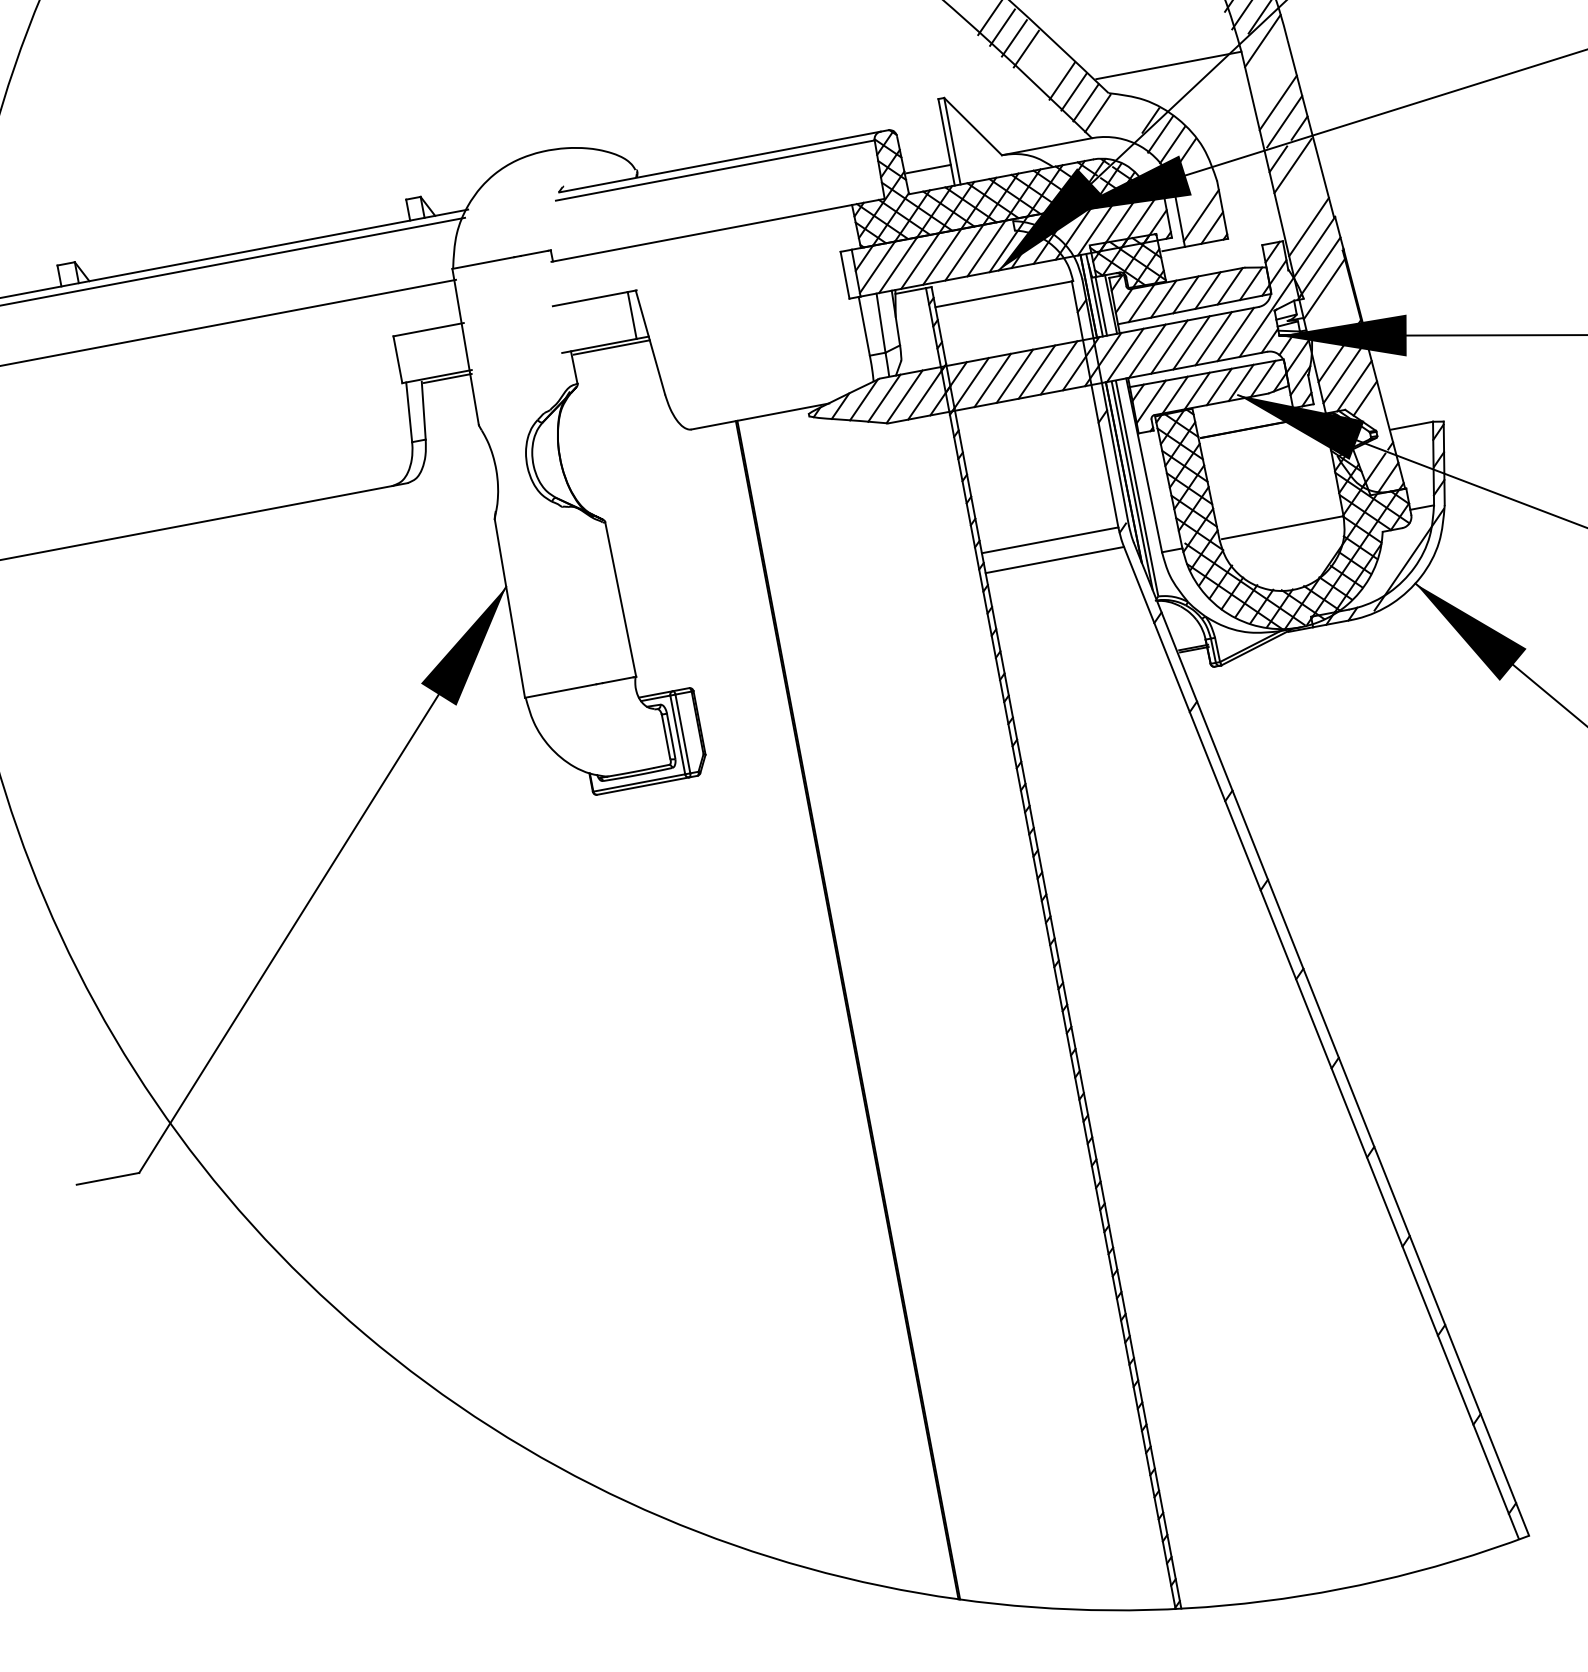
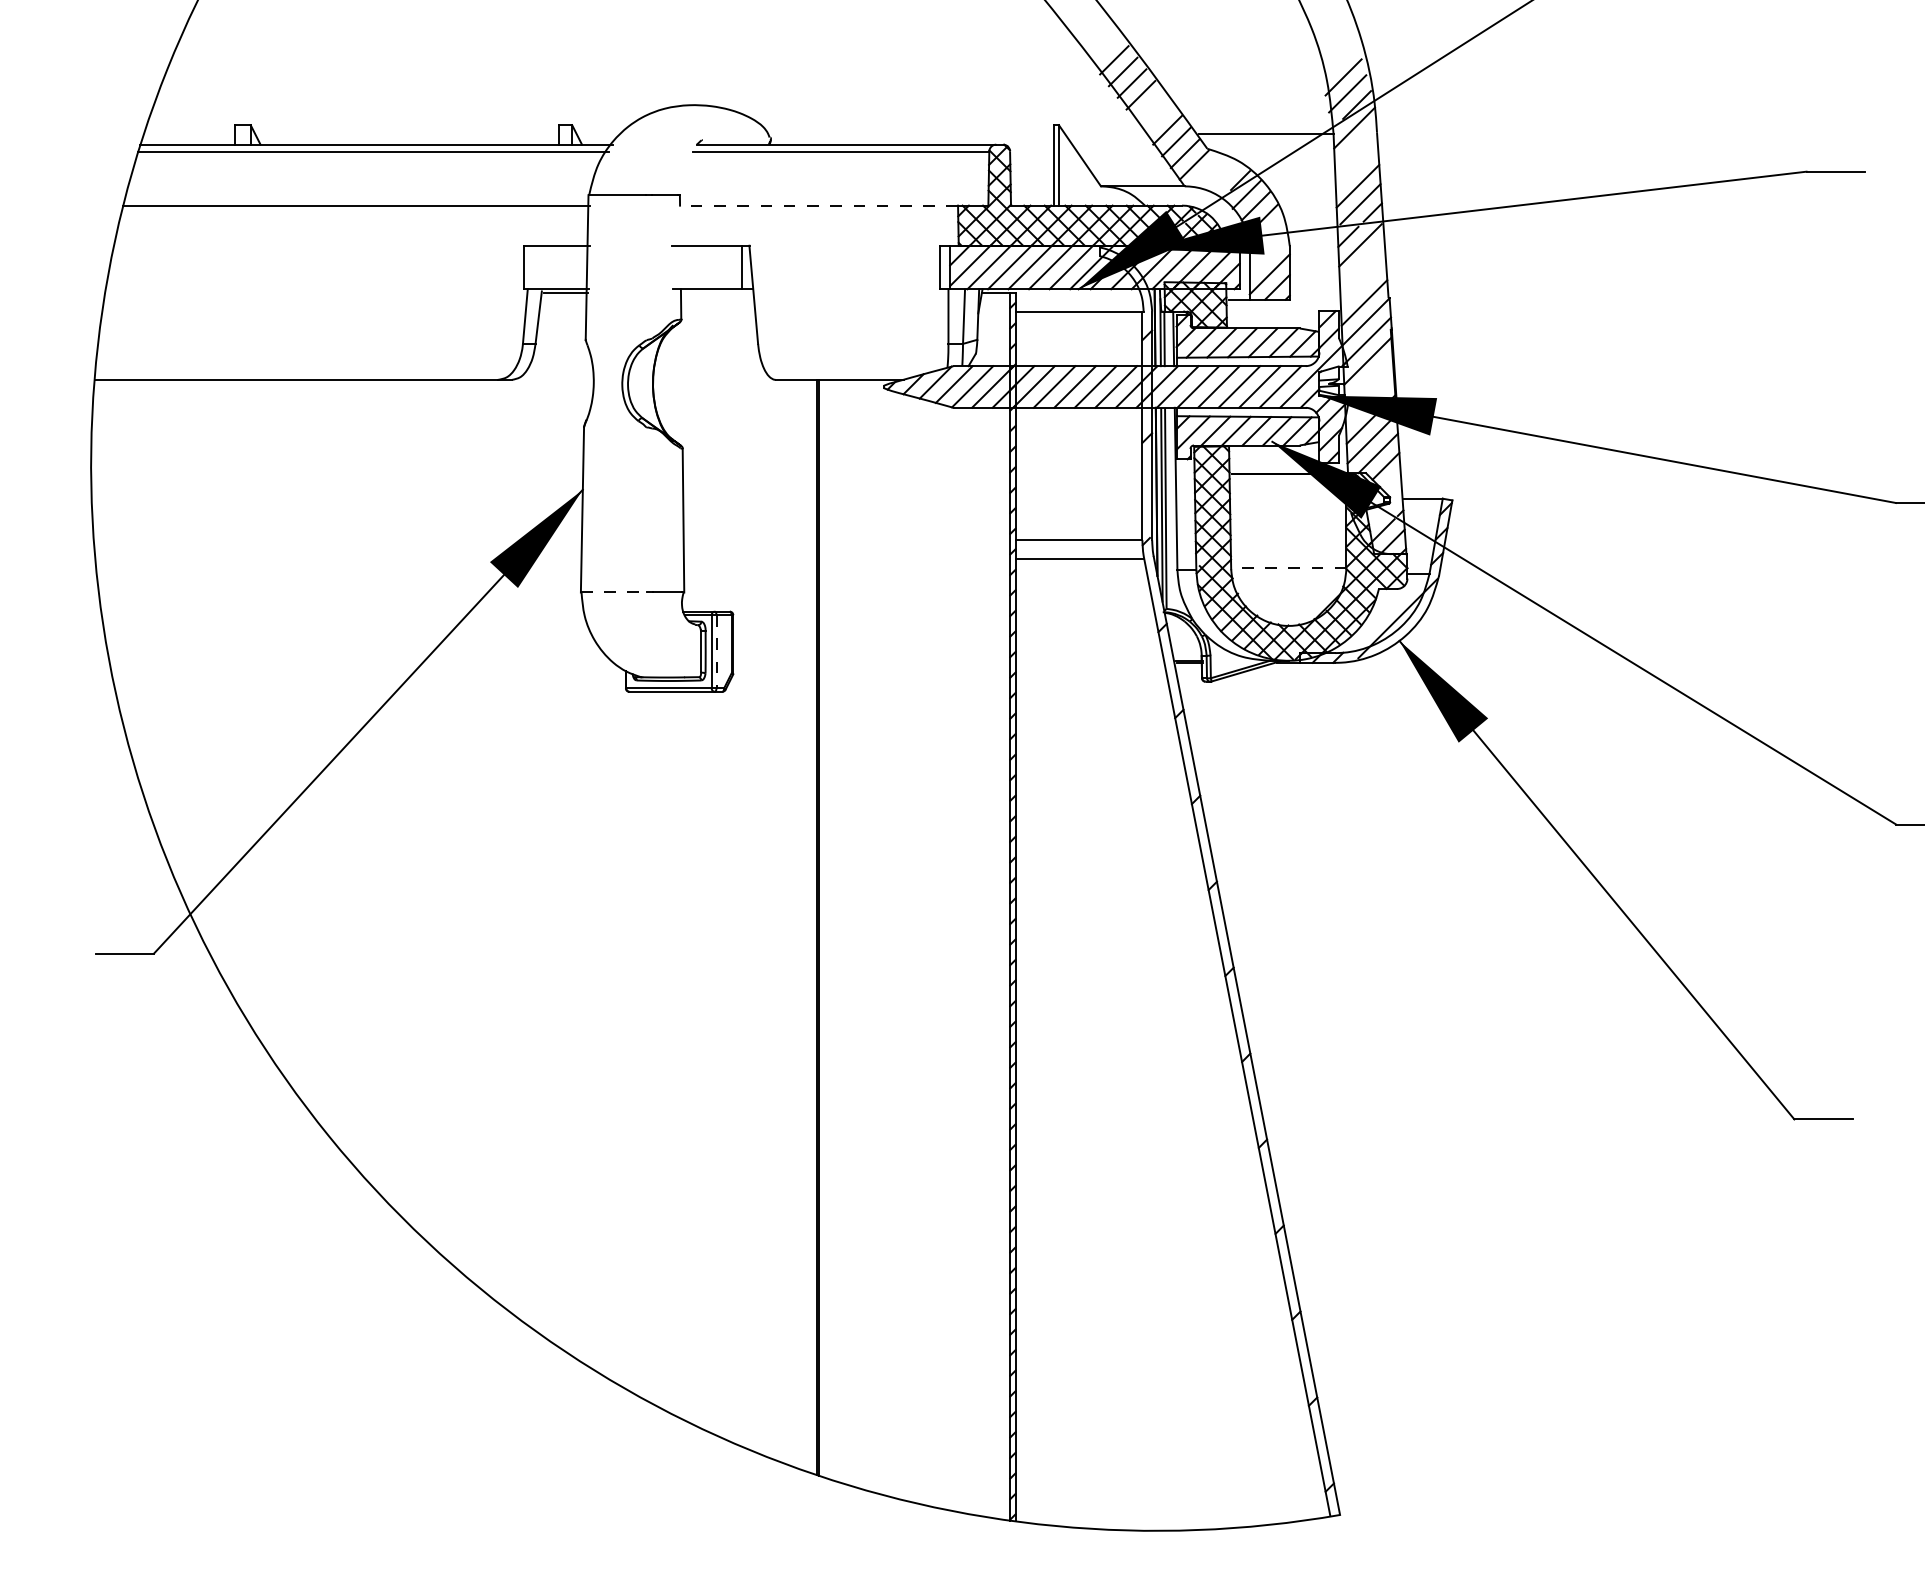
line: (928, 169) -> (1032, 186), removed
line: (701, 233) -> (818, 205), solid -> dashed
line: (610, 347) -> (717, 292), removed
line: (1282, 527) -> (1289, 568), solid -> dashed
line: (561, 690) -> (614, 592), solid -> dashed
line: (682, 733) -> (716, 651), solid -> dashed

